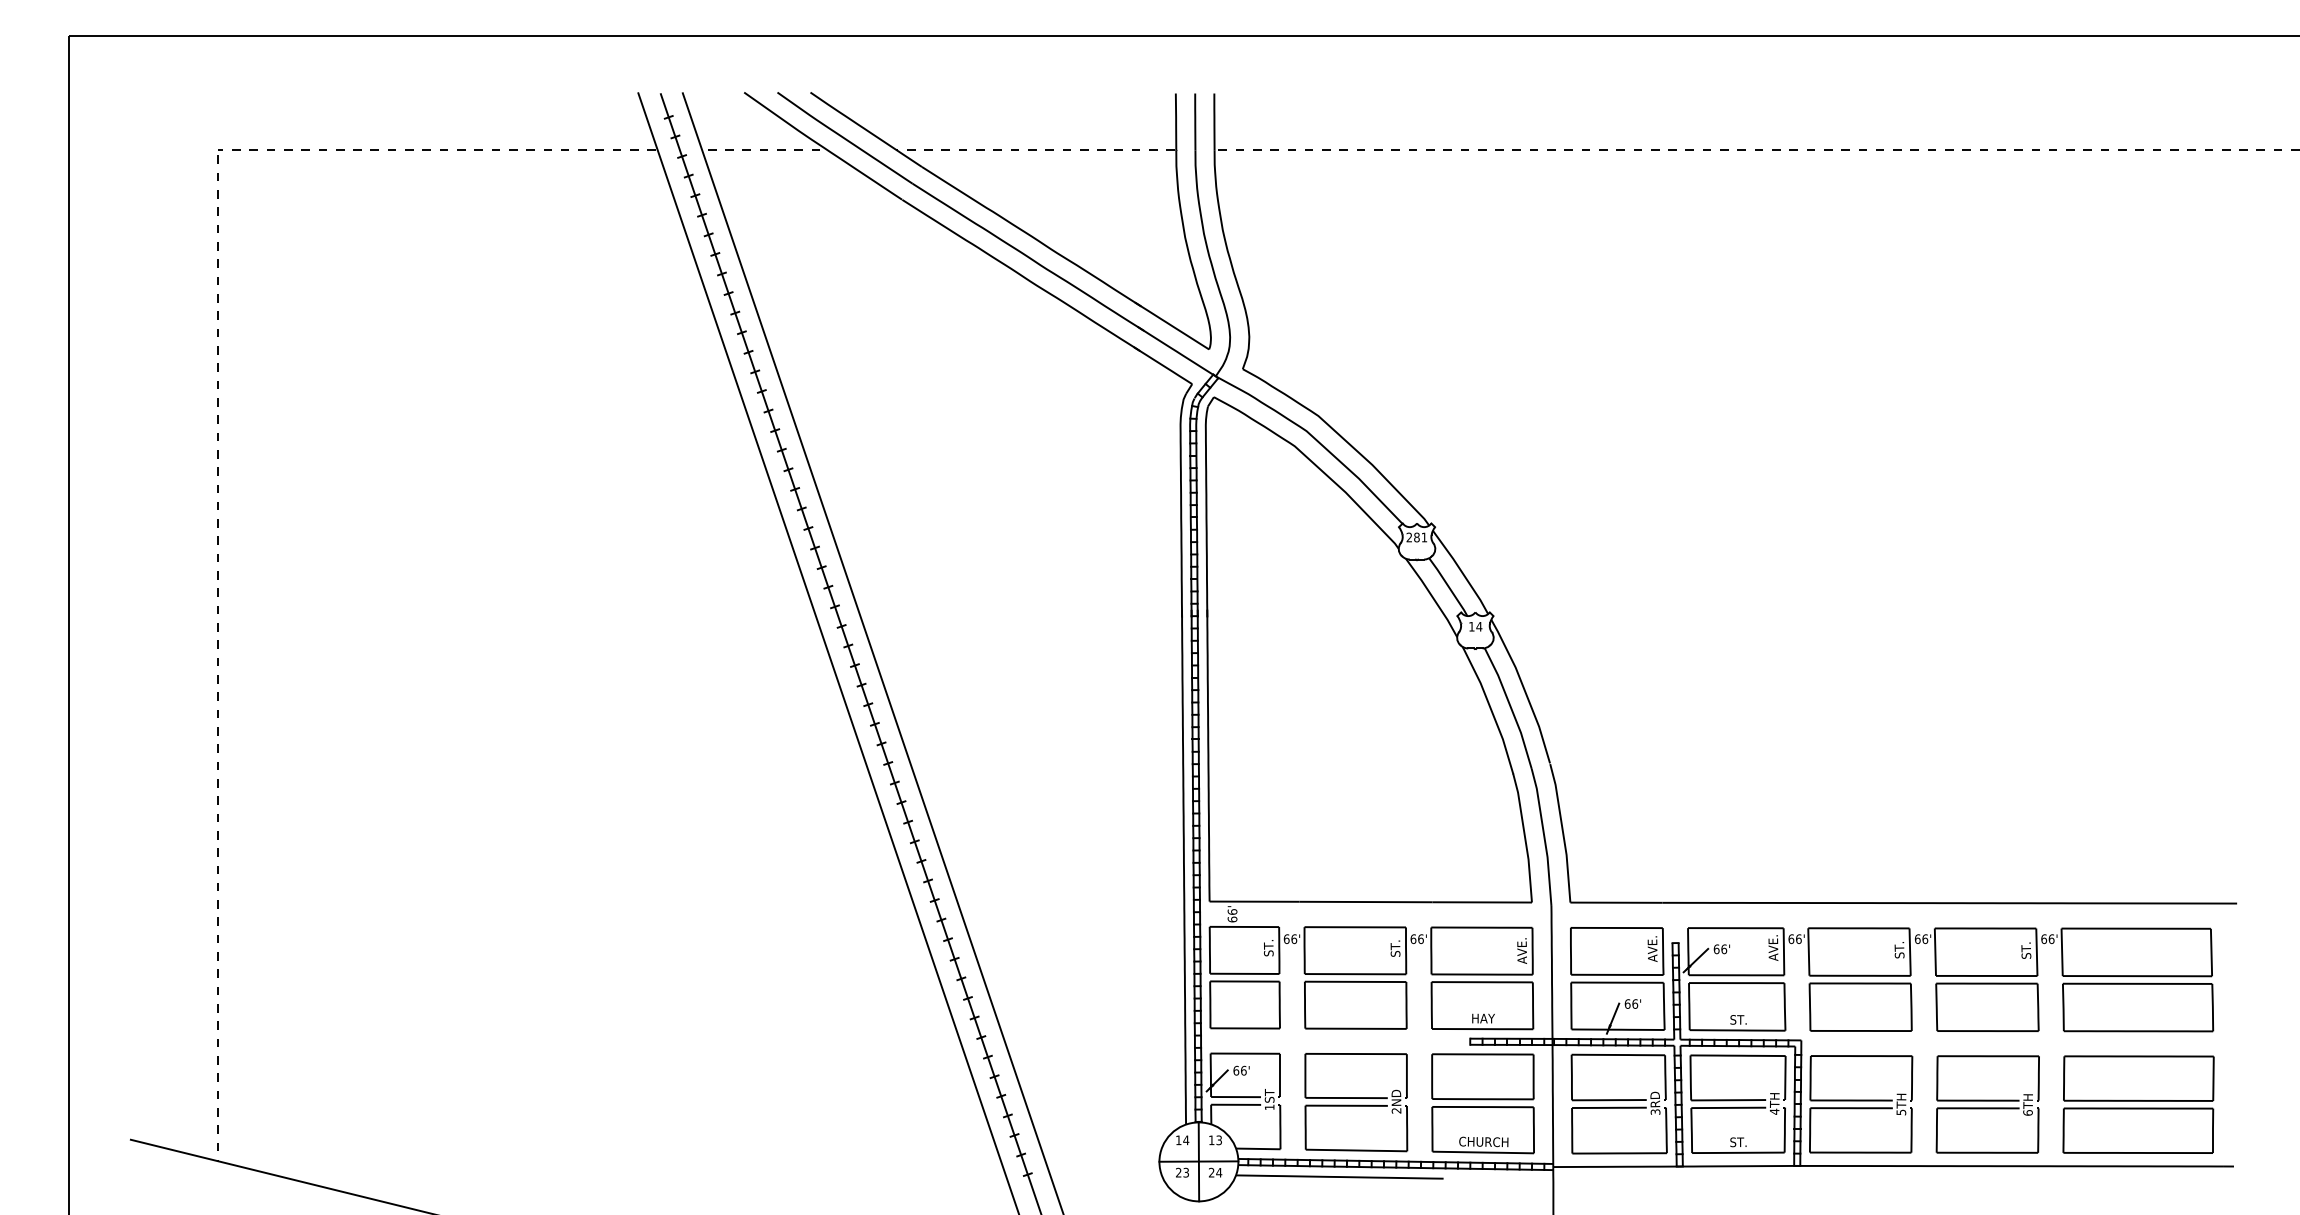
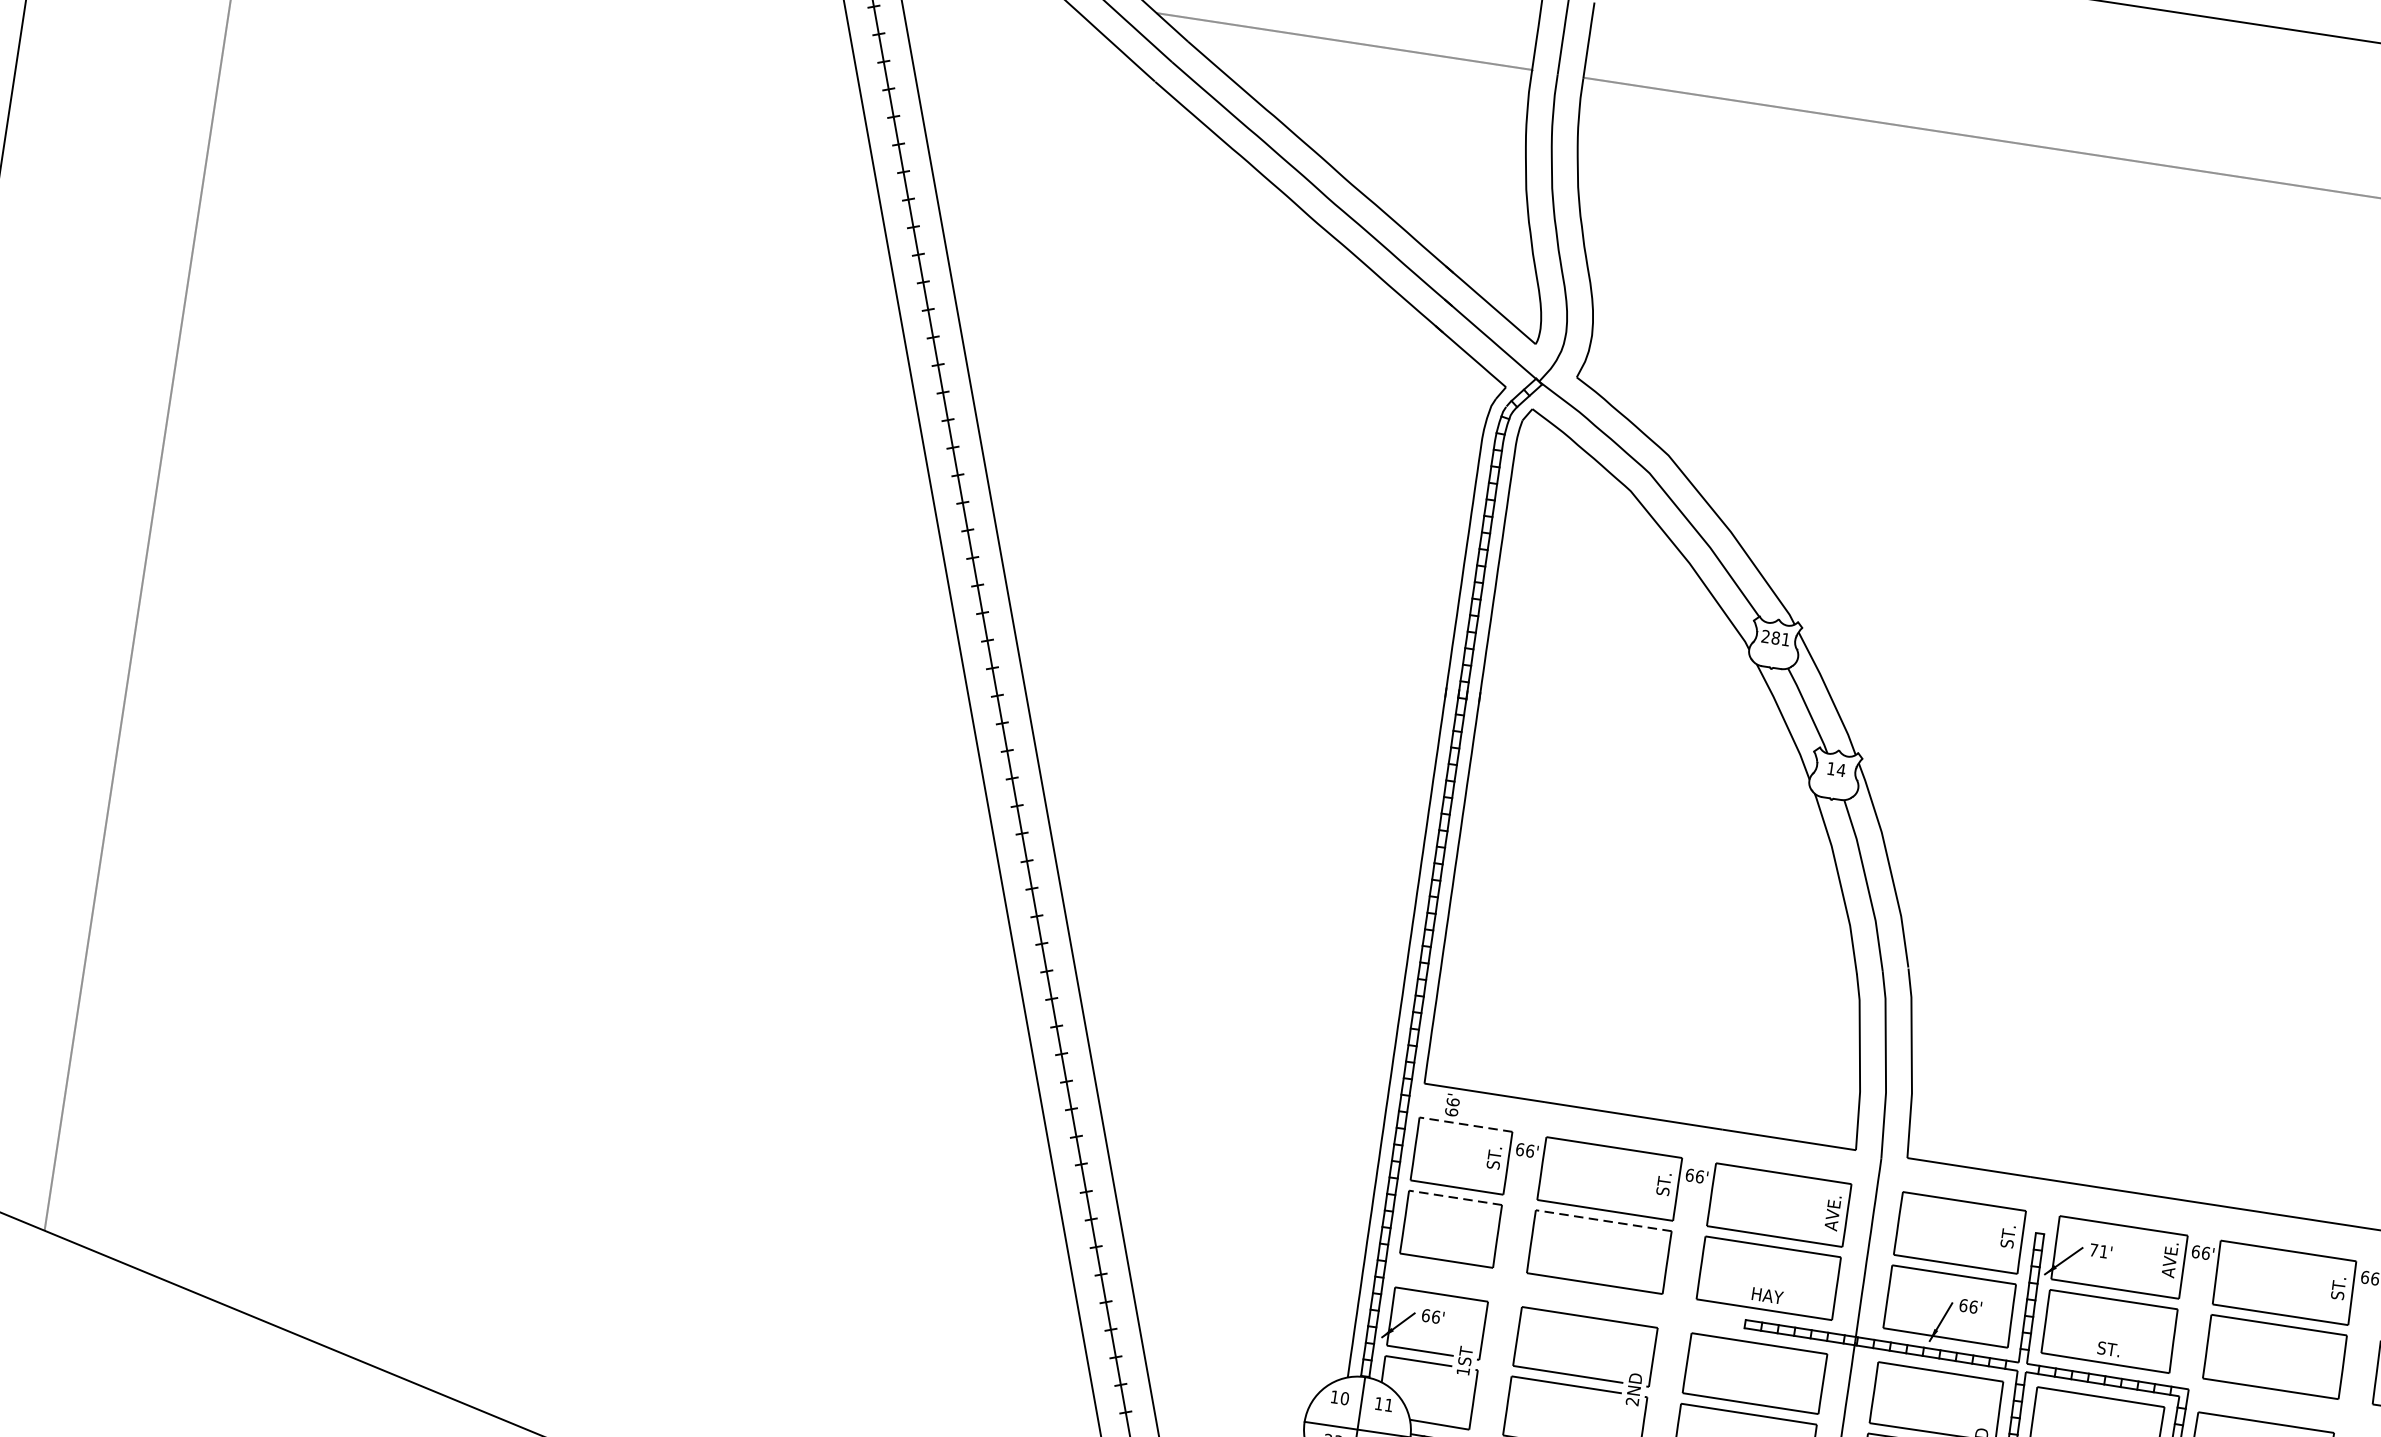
line: (1244, 926) -> (1466, 1124), solid -> dashed
text: (1652, 948) -> (2008, 1236), AVE. -> ST.
text: (1720, 949) -> (2098, 1251), 66' -> 71'
line: (1244, 981) -> (1455, 1197), solid -> dashed
line: (1355, 981) -> (1603, 1220), solid -> dashed
text: (1186, 1140) -> (1345, 1398), 14 -> 10
text: (1218, 1140) -> (1388, 1405), 13 -> 11

